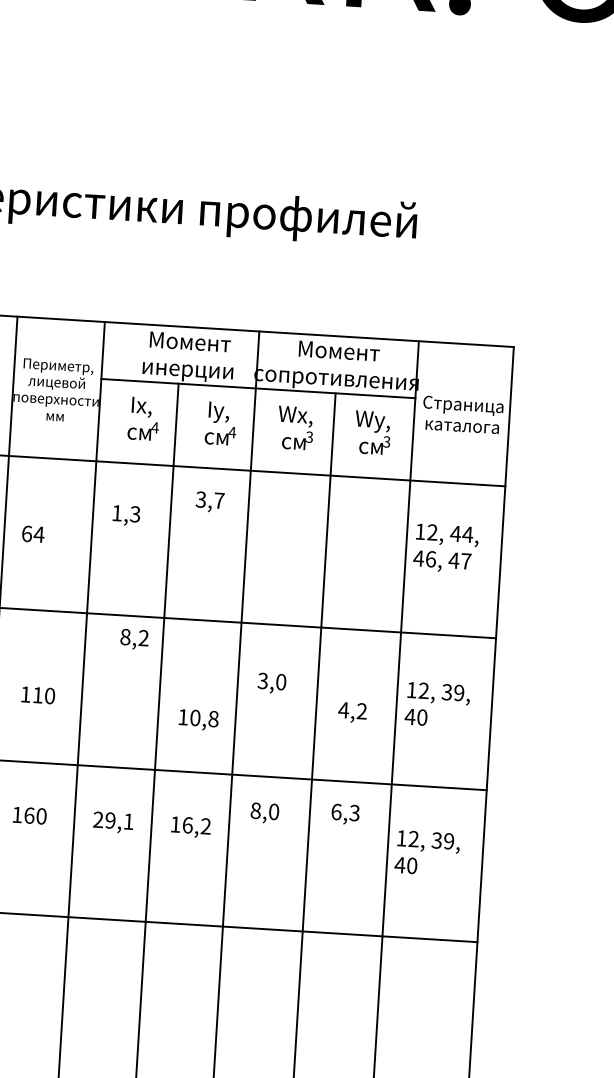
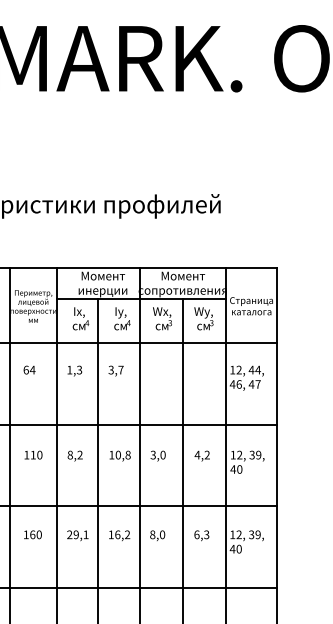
text: (208, 500) -> (115, 370), moved
text: (33, 533) -> (29, 369), moved
text: (133, 638) -> (74, 455), moved
text: (38, 694) -> (33, 454), moved
text: (351, 711) -> (201, 455), moved
text: (197, 718) -> (119, 455), moved
text: (264, 812) -> (157, 535), moved
text: (344, 813) -> (201, 535), moved

